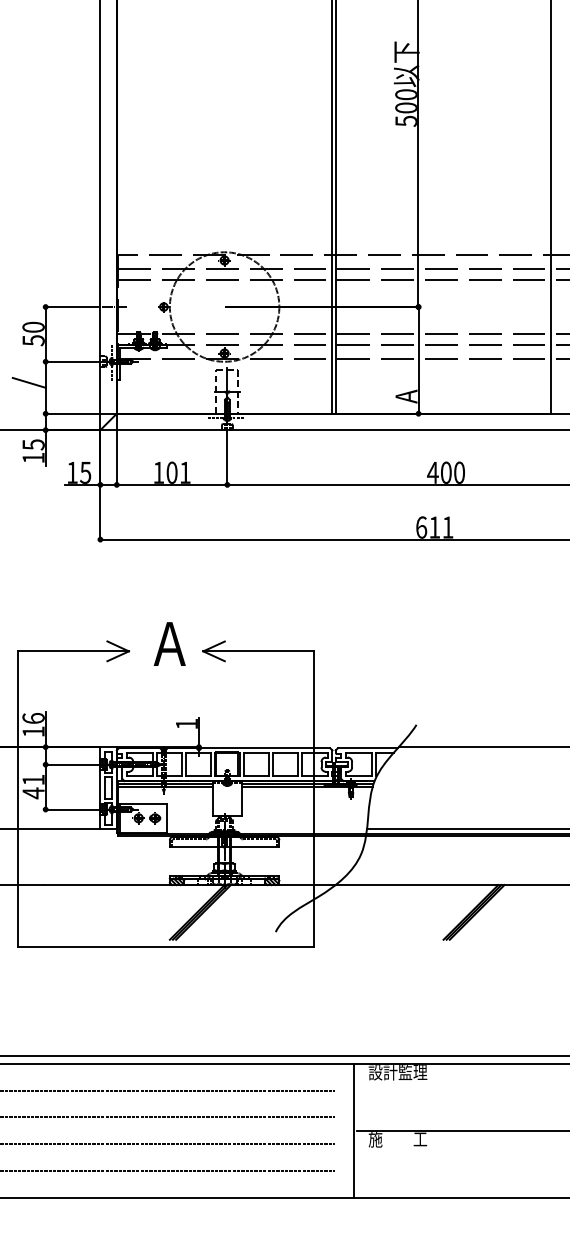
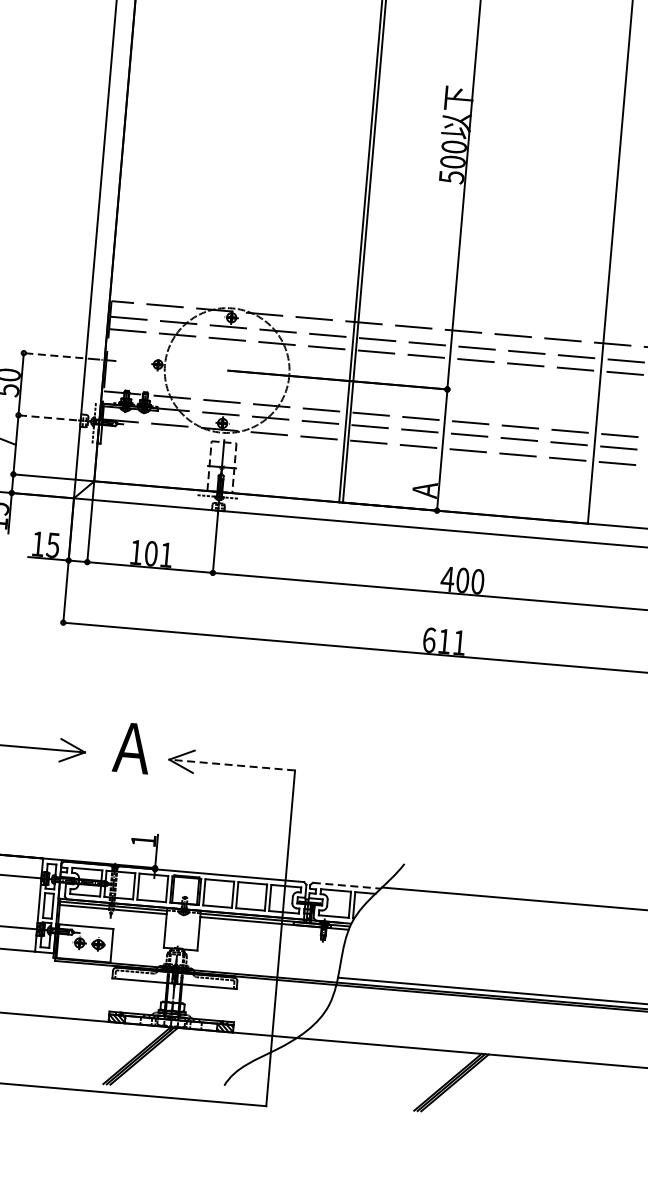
line: (71, 307) -> (53, 356), solid -> dashed
line: (70, 361) -> (46, 417), solid -> dashed
line: (258, 651) -> (232, 765), solid -> dashed
line: (367, 748) -> (346, 886), solid -> dashed

